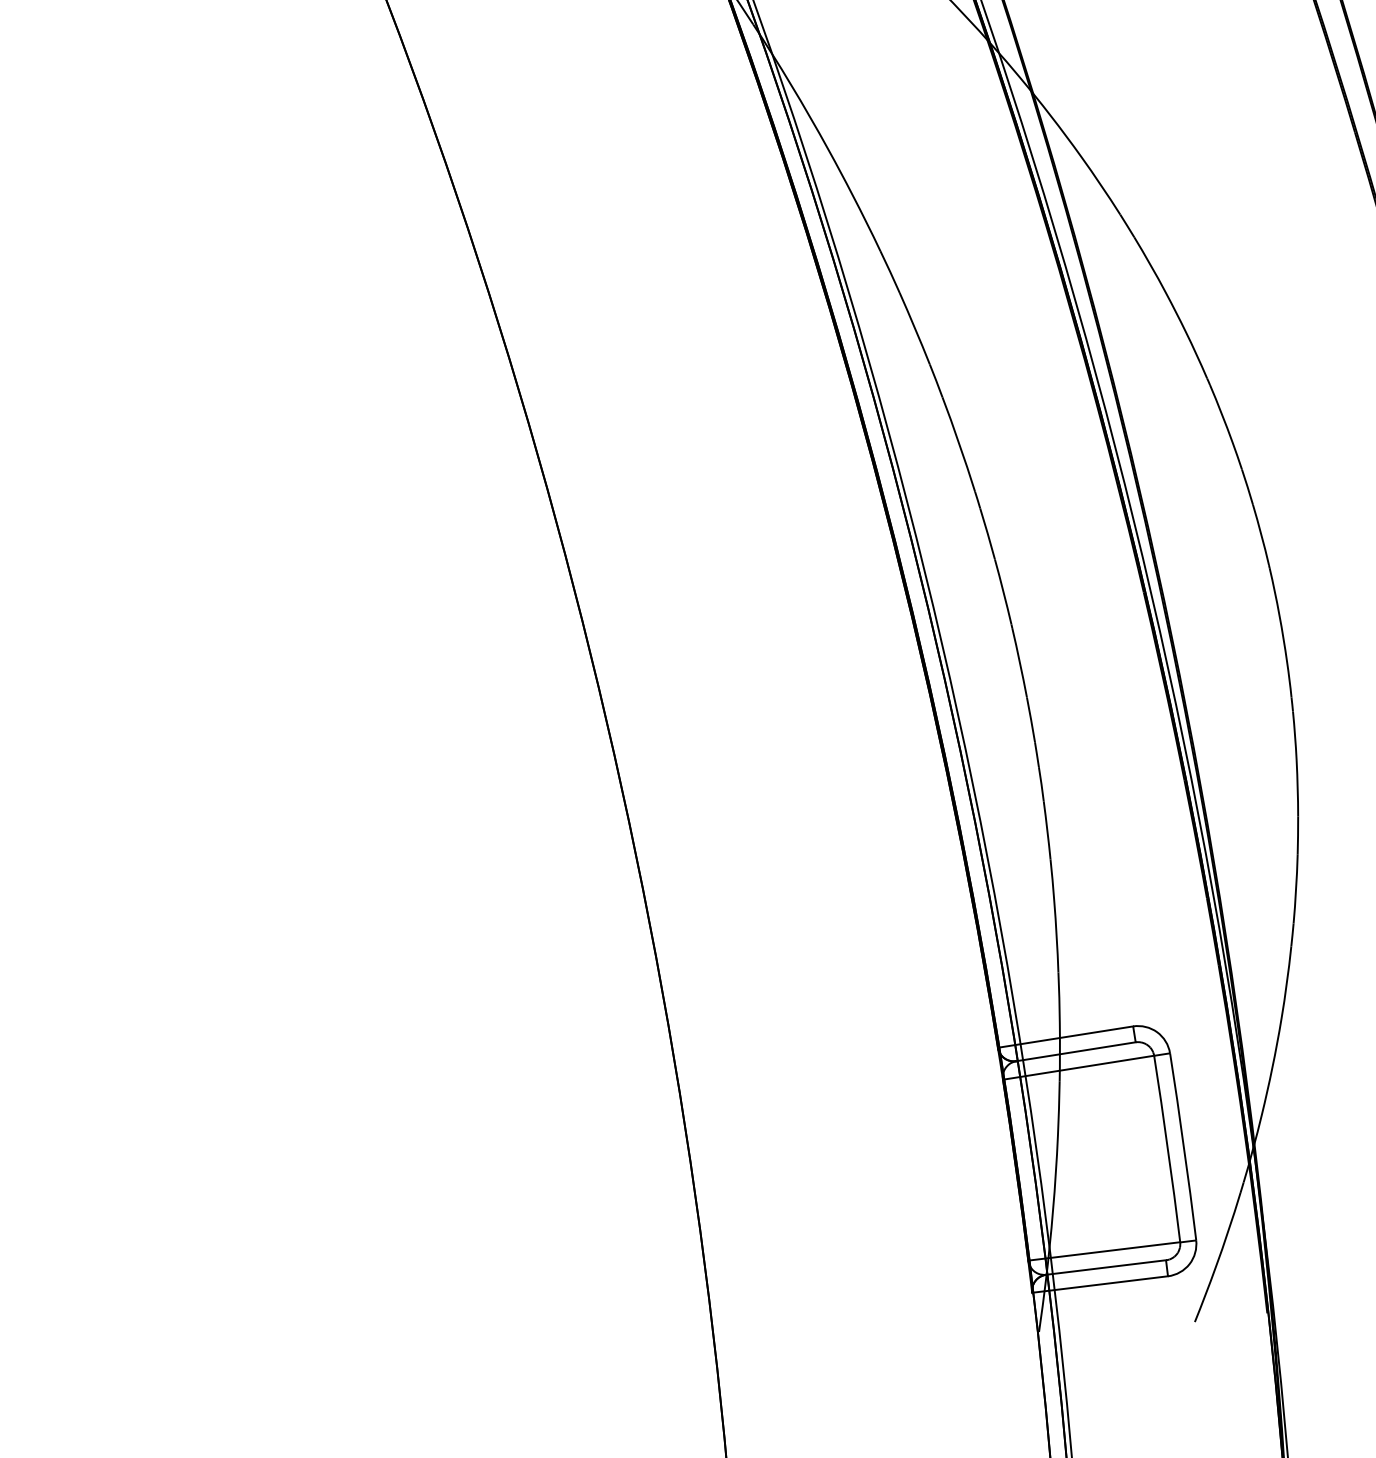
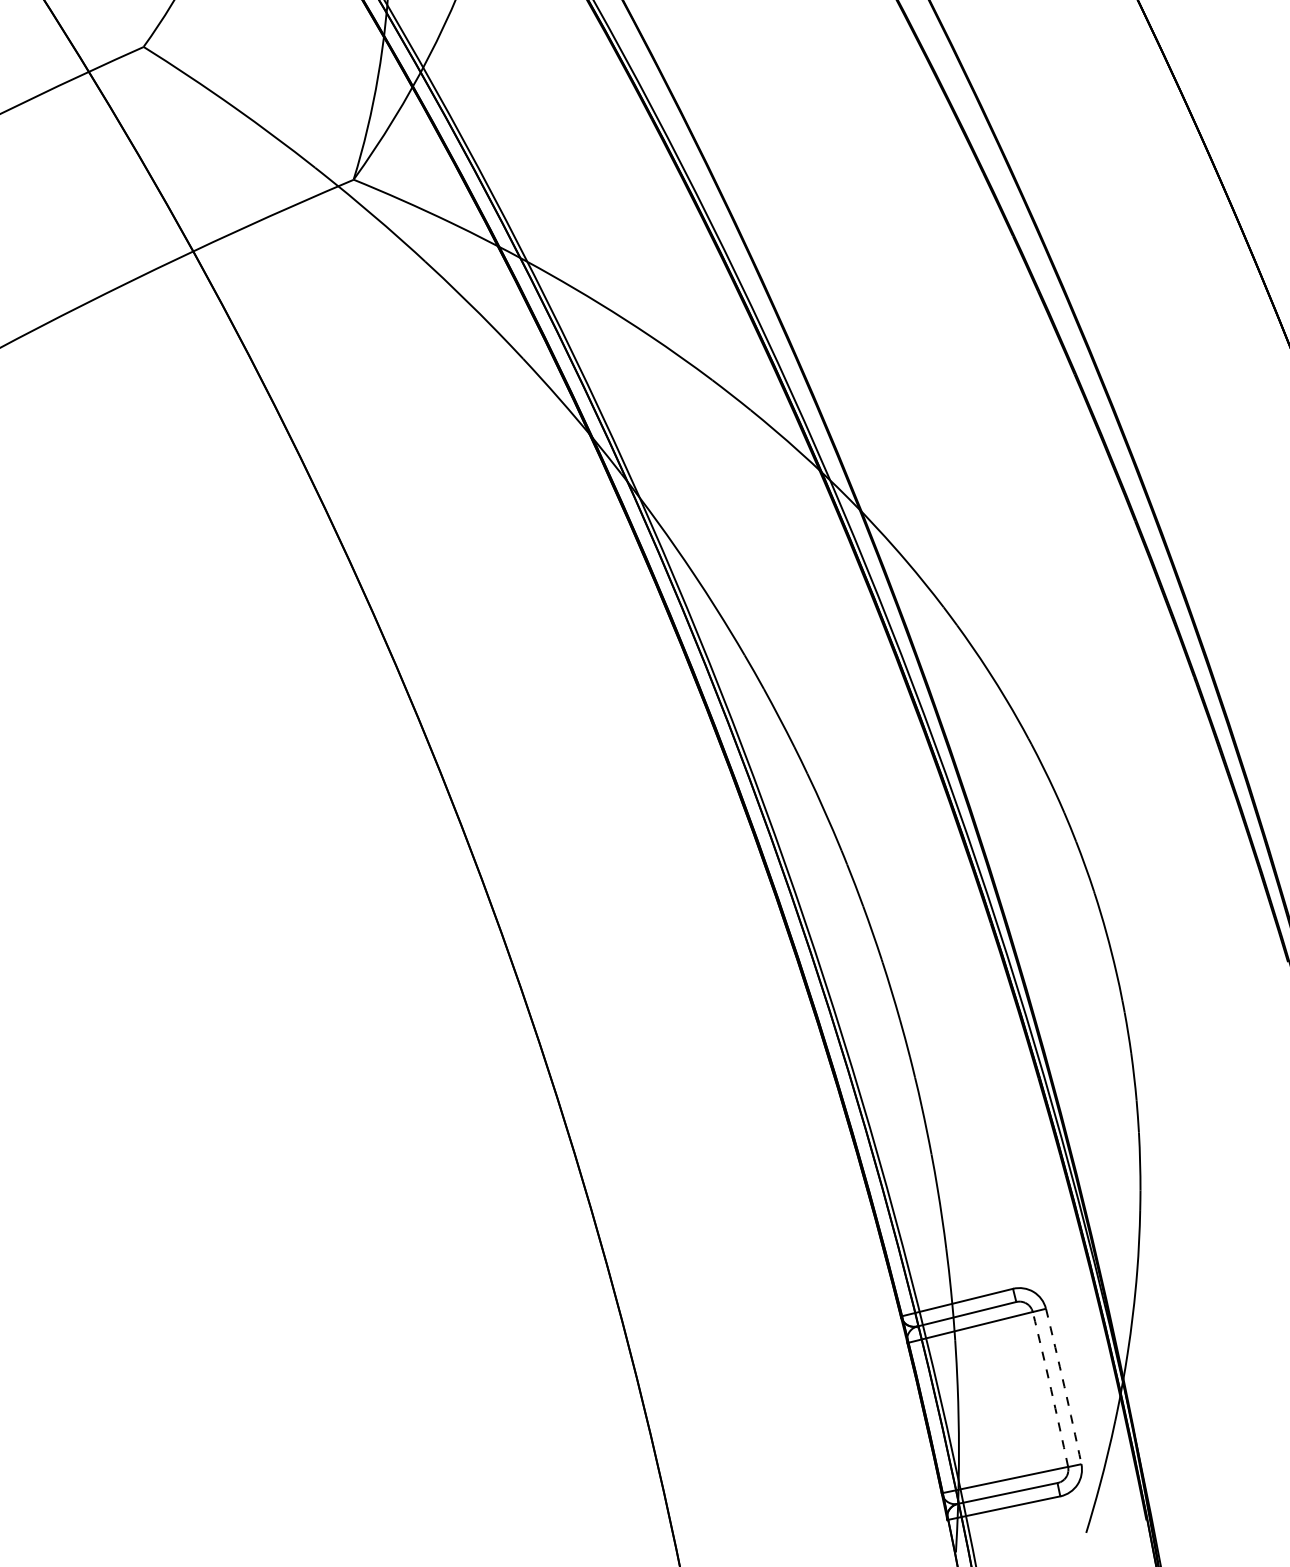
arc: (1184, 1146) -> (1064, 1386), solid -> dashed
arc: (1168, 1149) -> (1051, 1389), solid -> dashed

